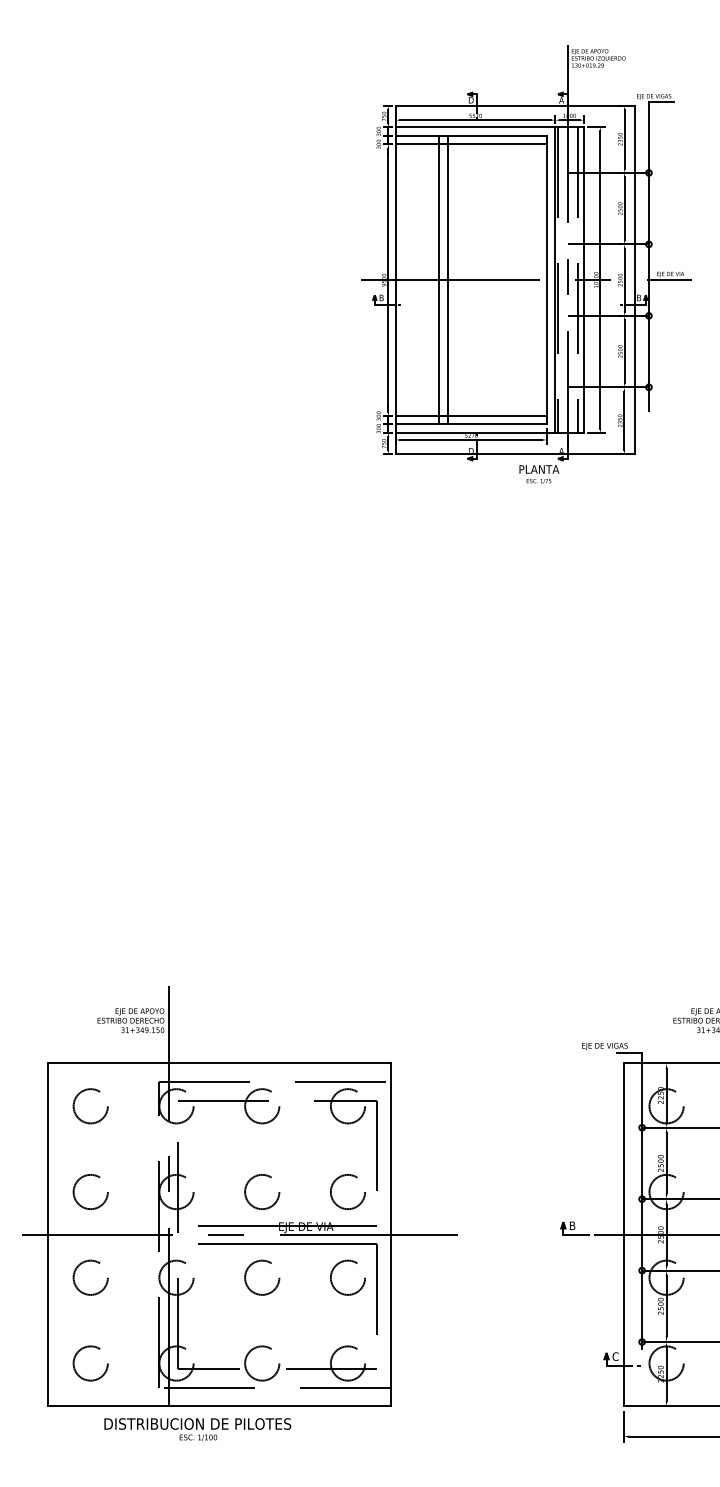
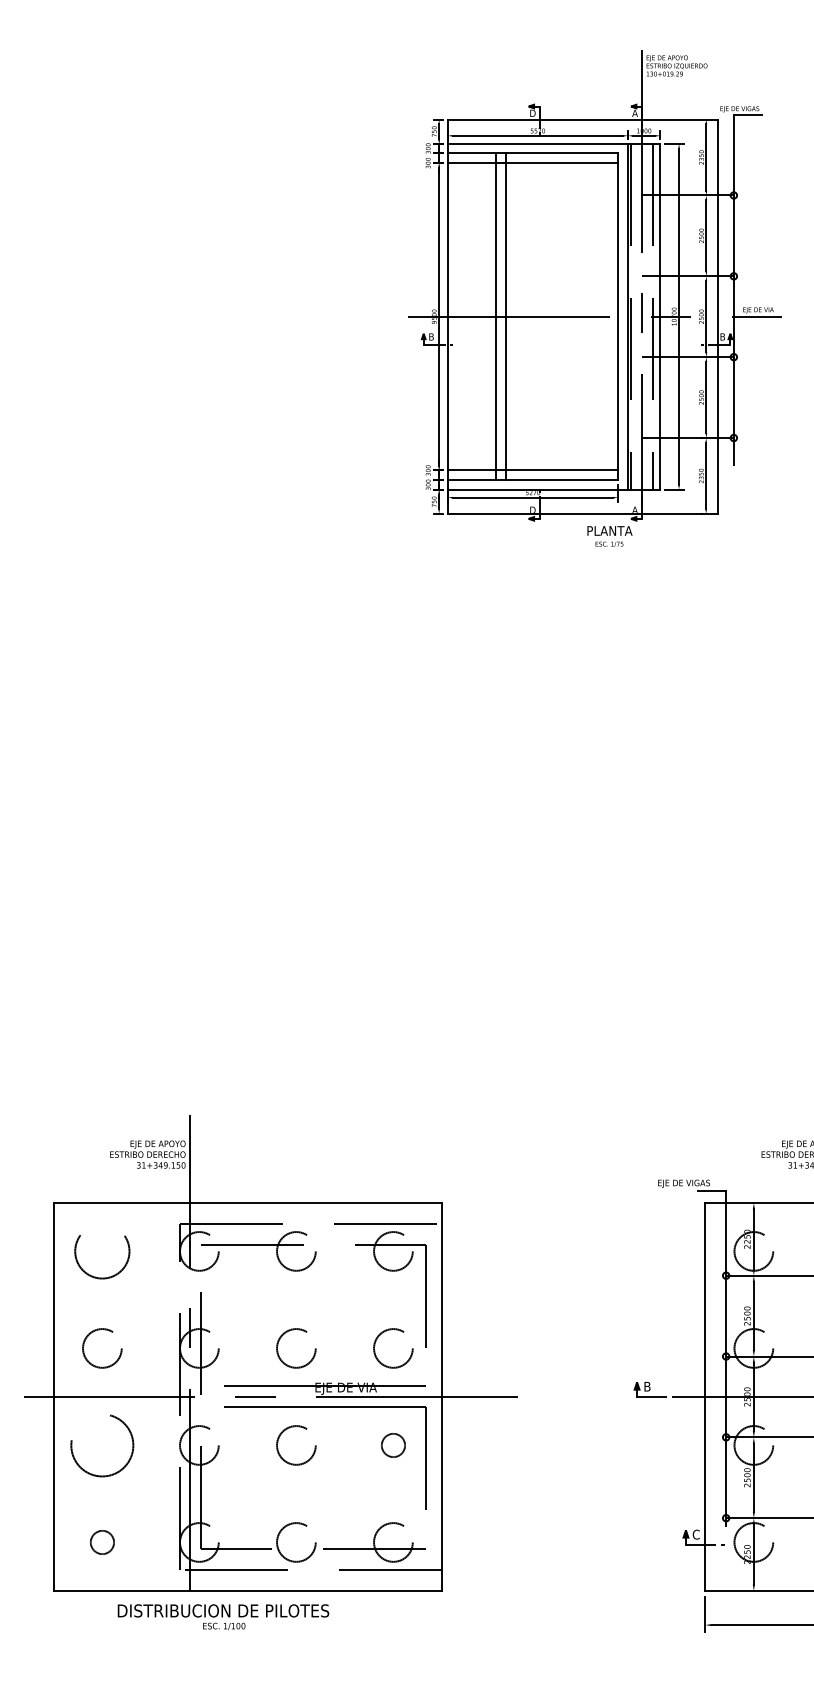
circle: (90, 1106) -> (102, 1251), size x1.4
circle: (90, 1277) -> (102, 1445), size x1.6
circle: (348, 1277) -> (393, 1445), size x0.6
circle: (90, 1363) -> (102, 1542), size x0.6

